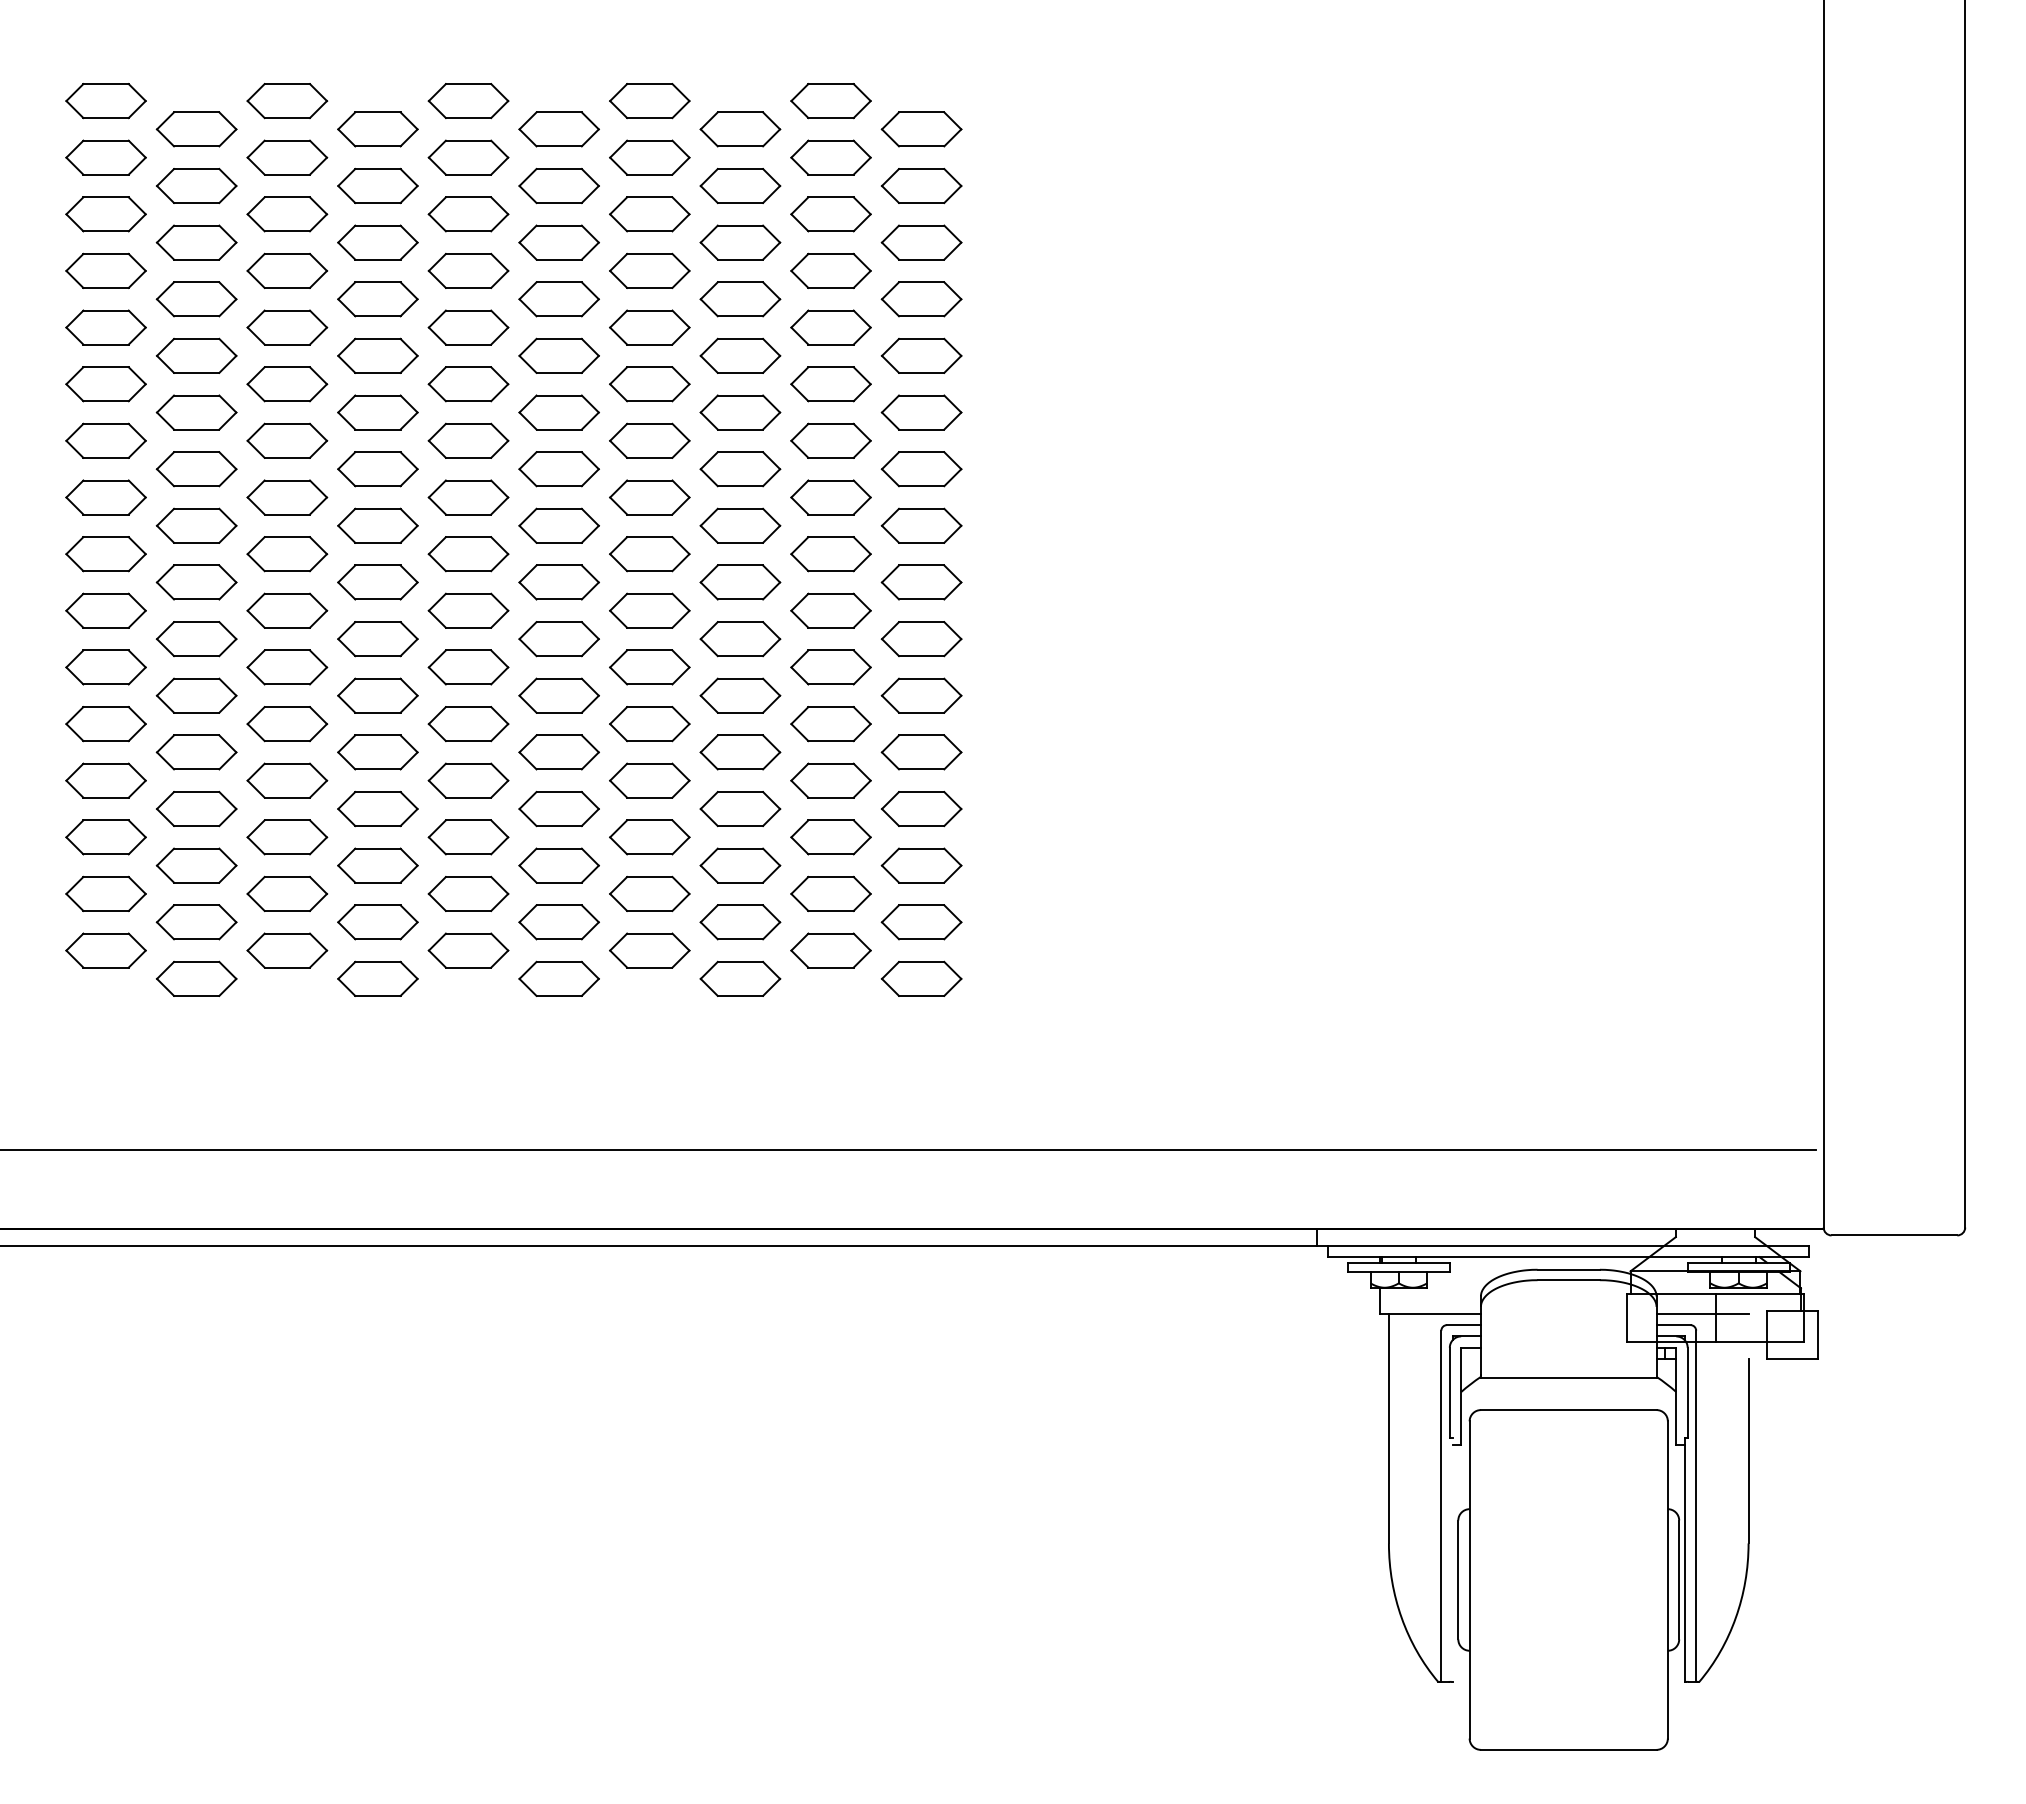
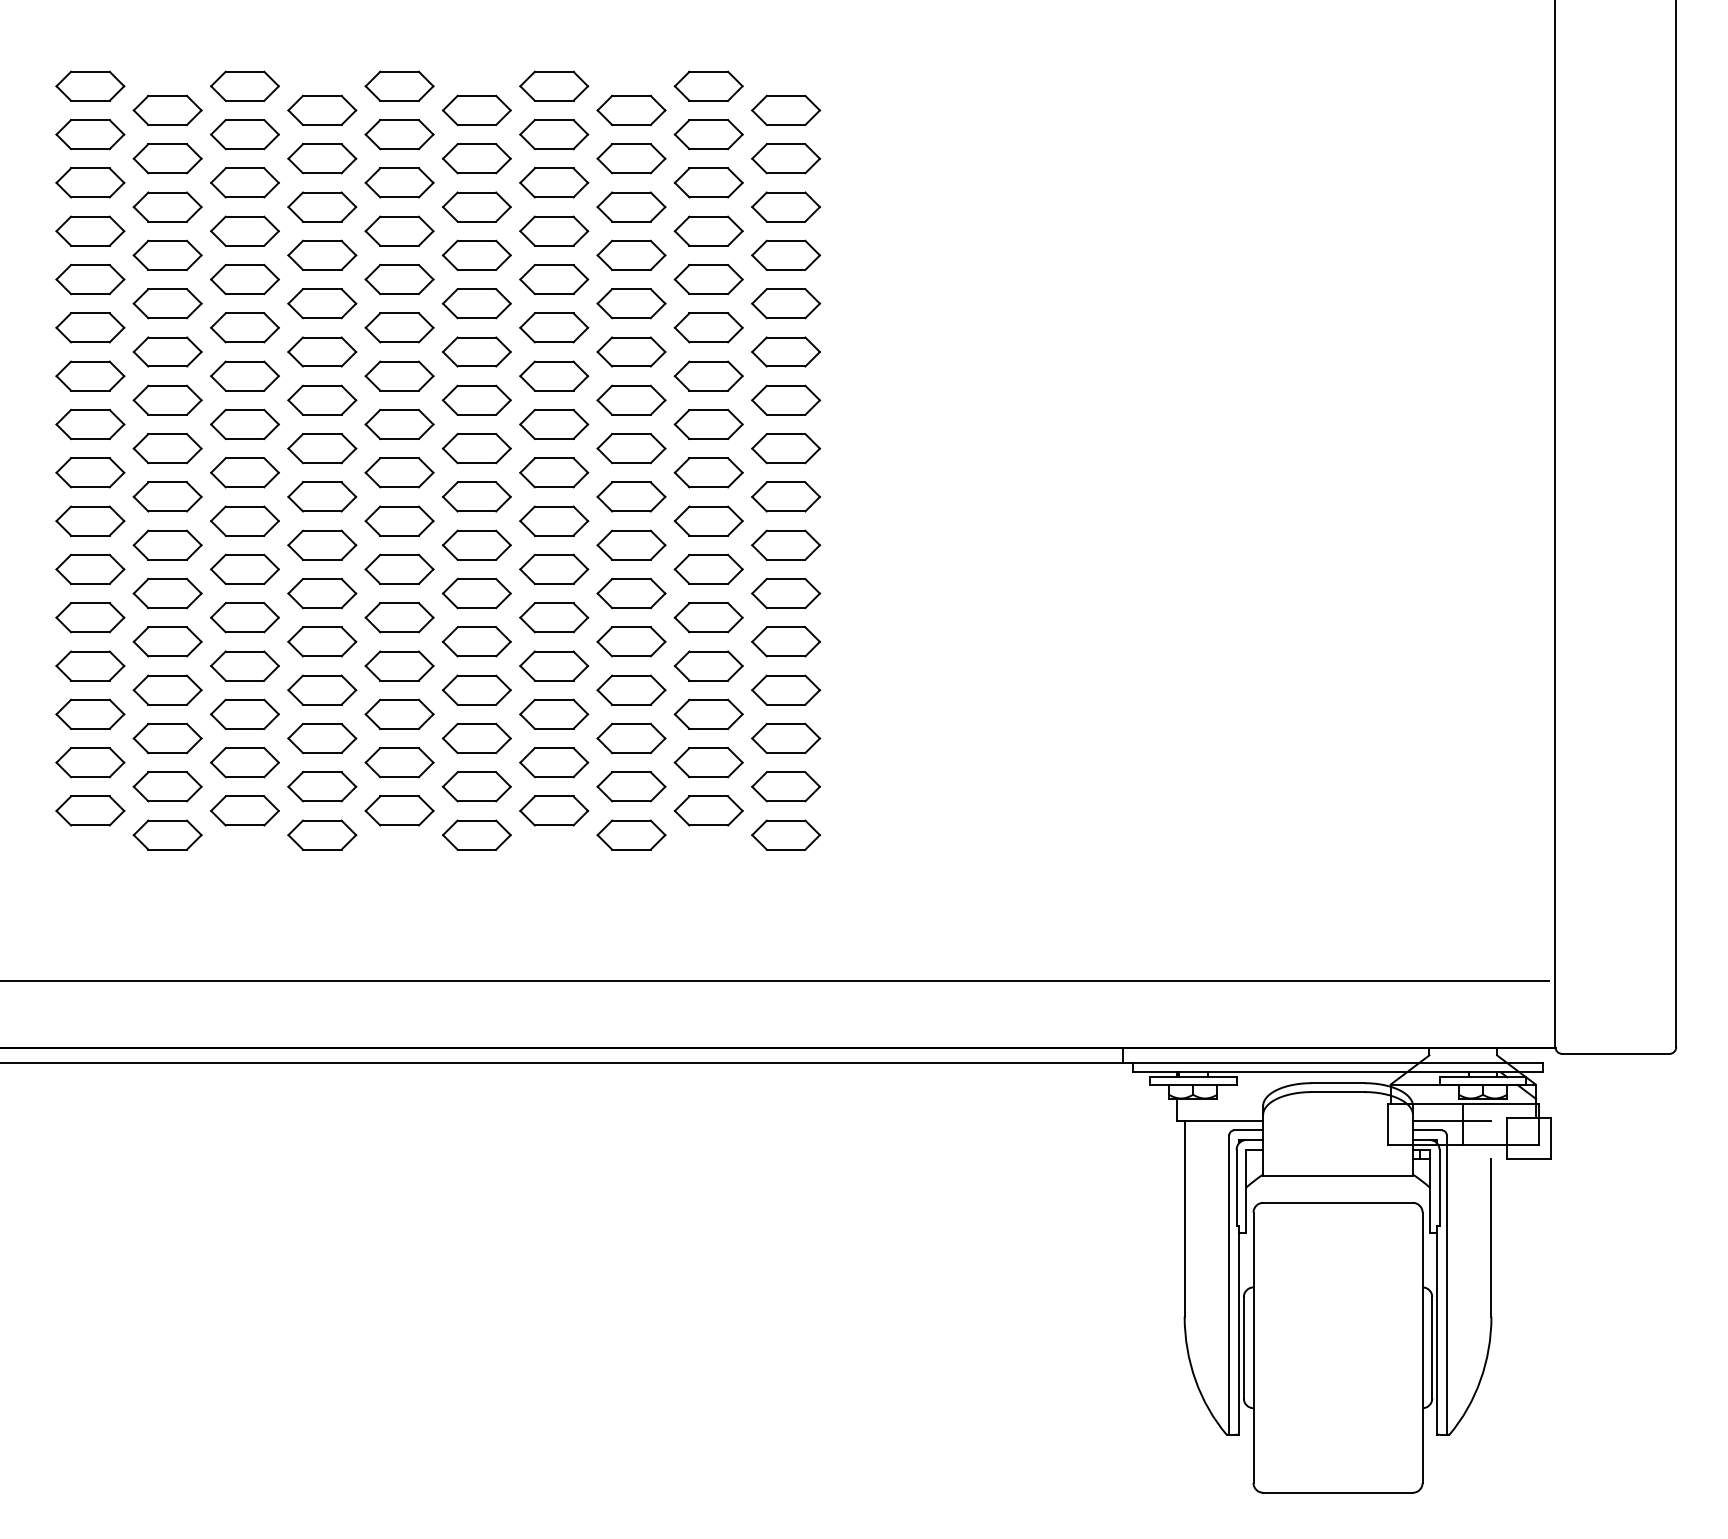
line: (1452, 1559) -> (1238, 1330), added

